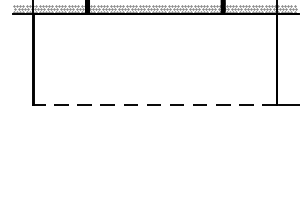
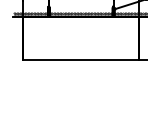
line: (155, 103) -> (81, 59), dashed -> solid

